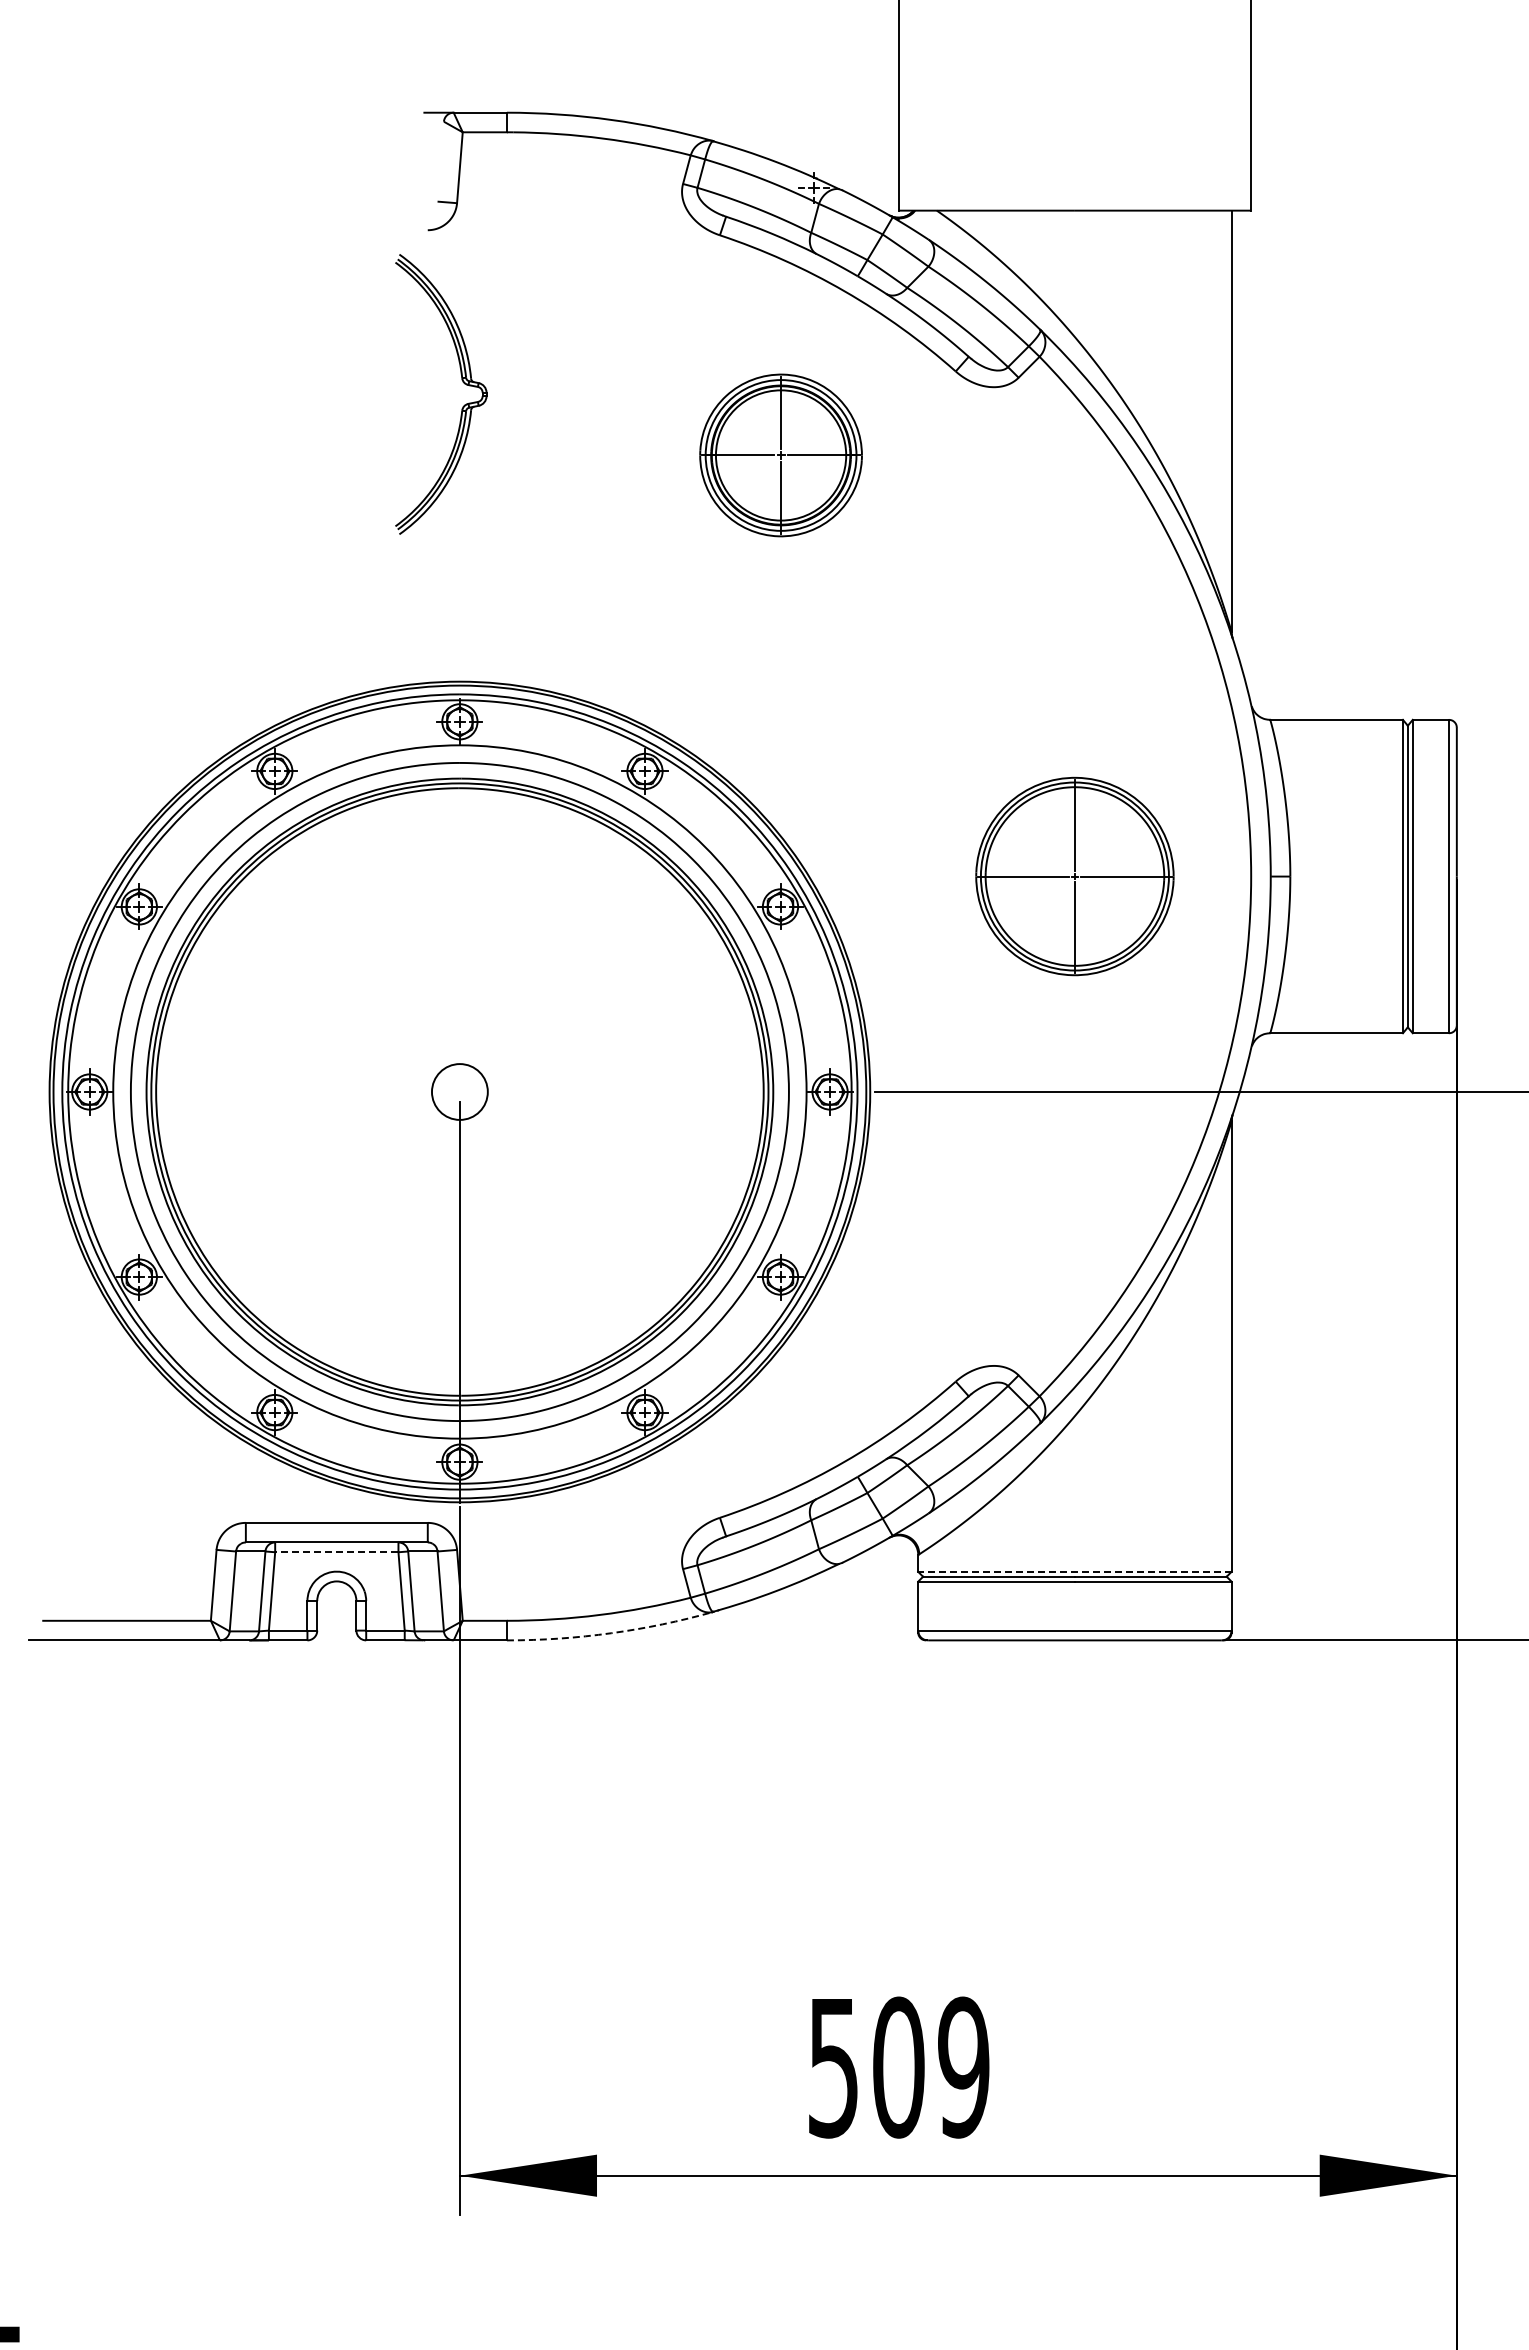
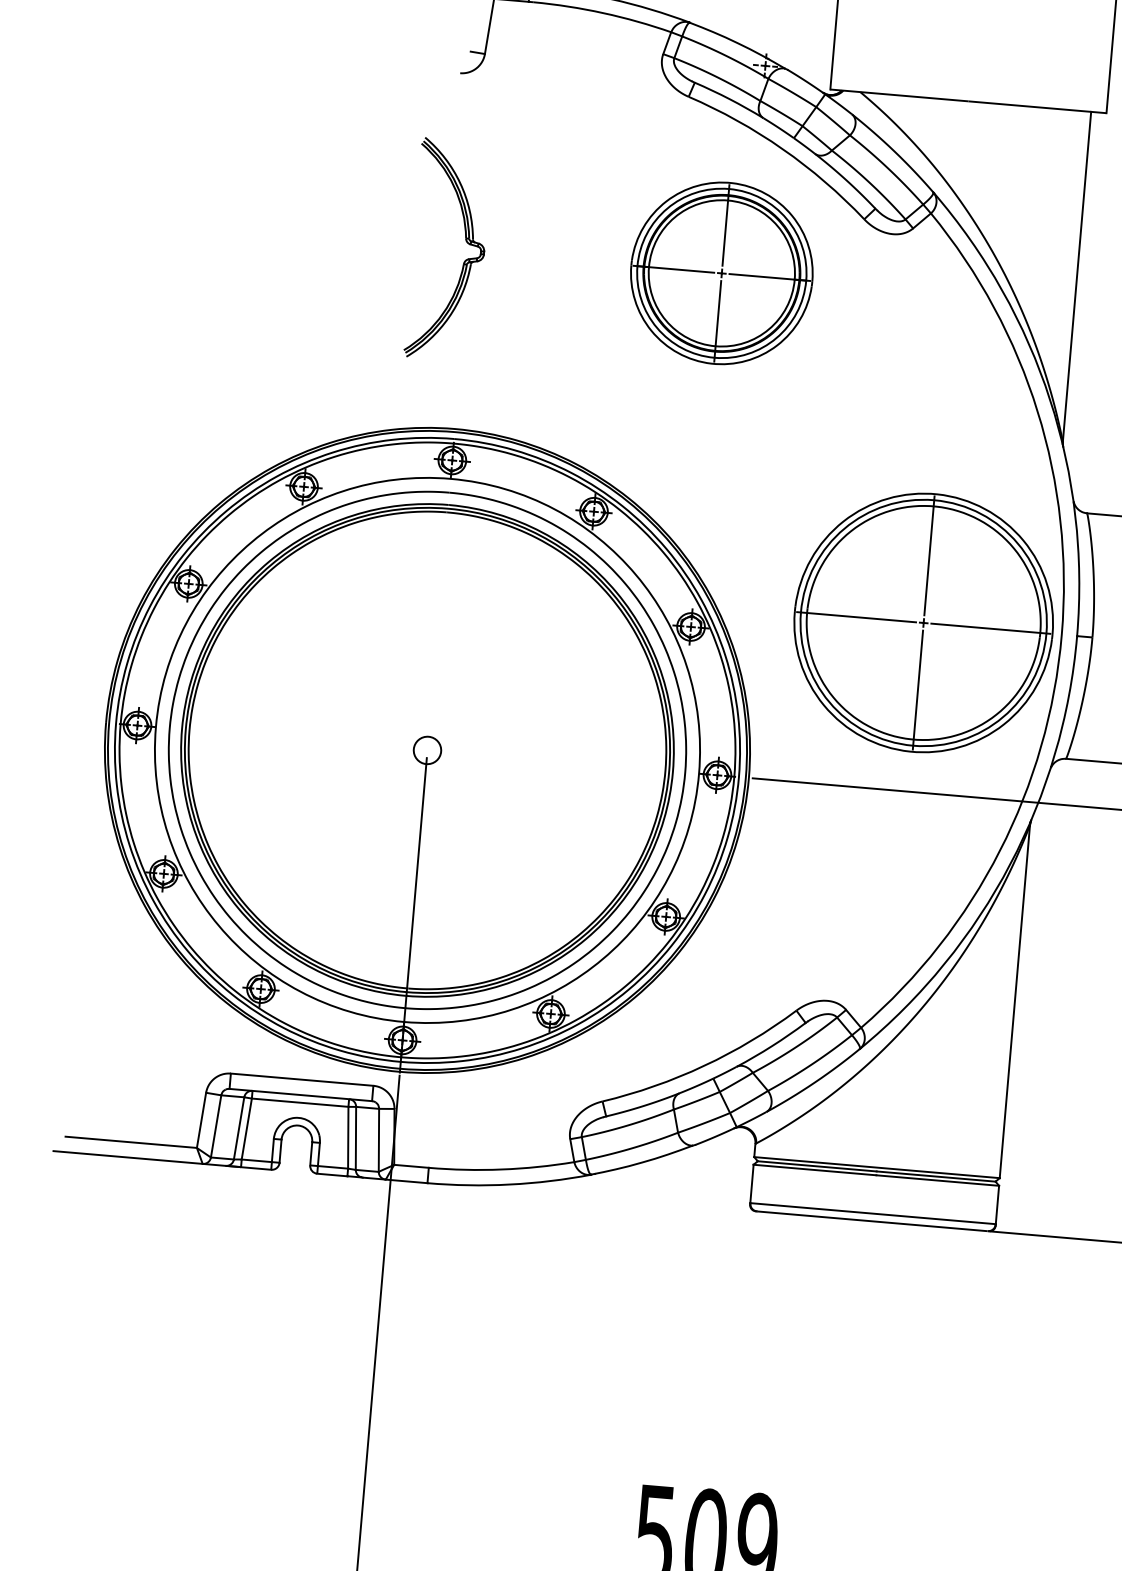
part: (462, 382) -> (466, 242), moved
part: (780, 455) -> (721, 273), size x1.43
part: (1074, 876) -> (923, 622), size x1.67
circle: (459, 1091) -> (427, 750), size x0.62
line: (336, 1552) -> (299, 1102), dashed -> solid
line: (1074, 1571) -> (876, 1167), dashed -> solid
arc: (611, 1633) -> (509, 1184), dashed -> solid

